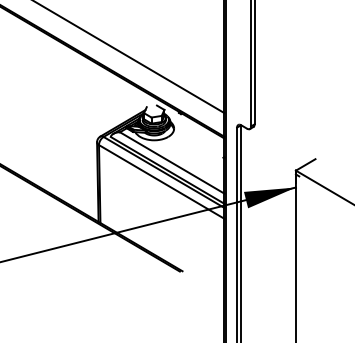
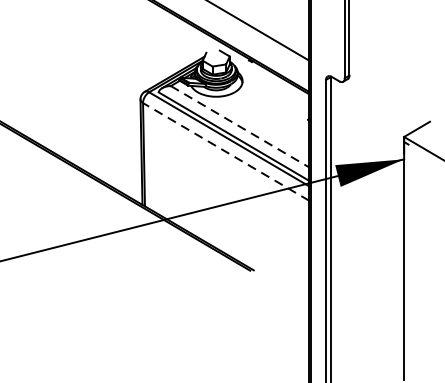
line: (172, 162) -> (240, 126), solid -> dashed
line: (161, 181) -> (225, 151), solid -> dashed

